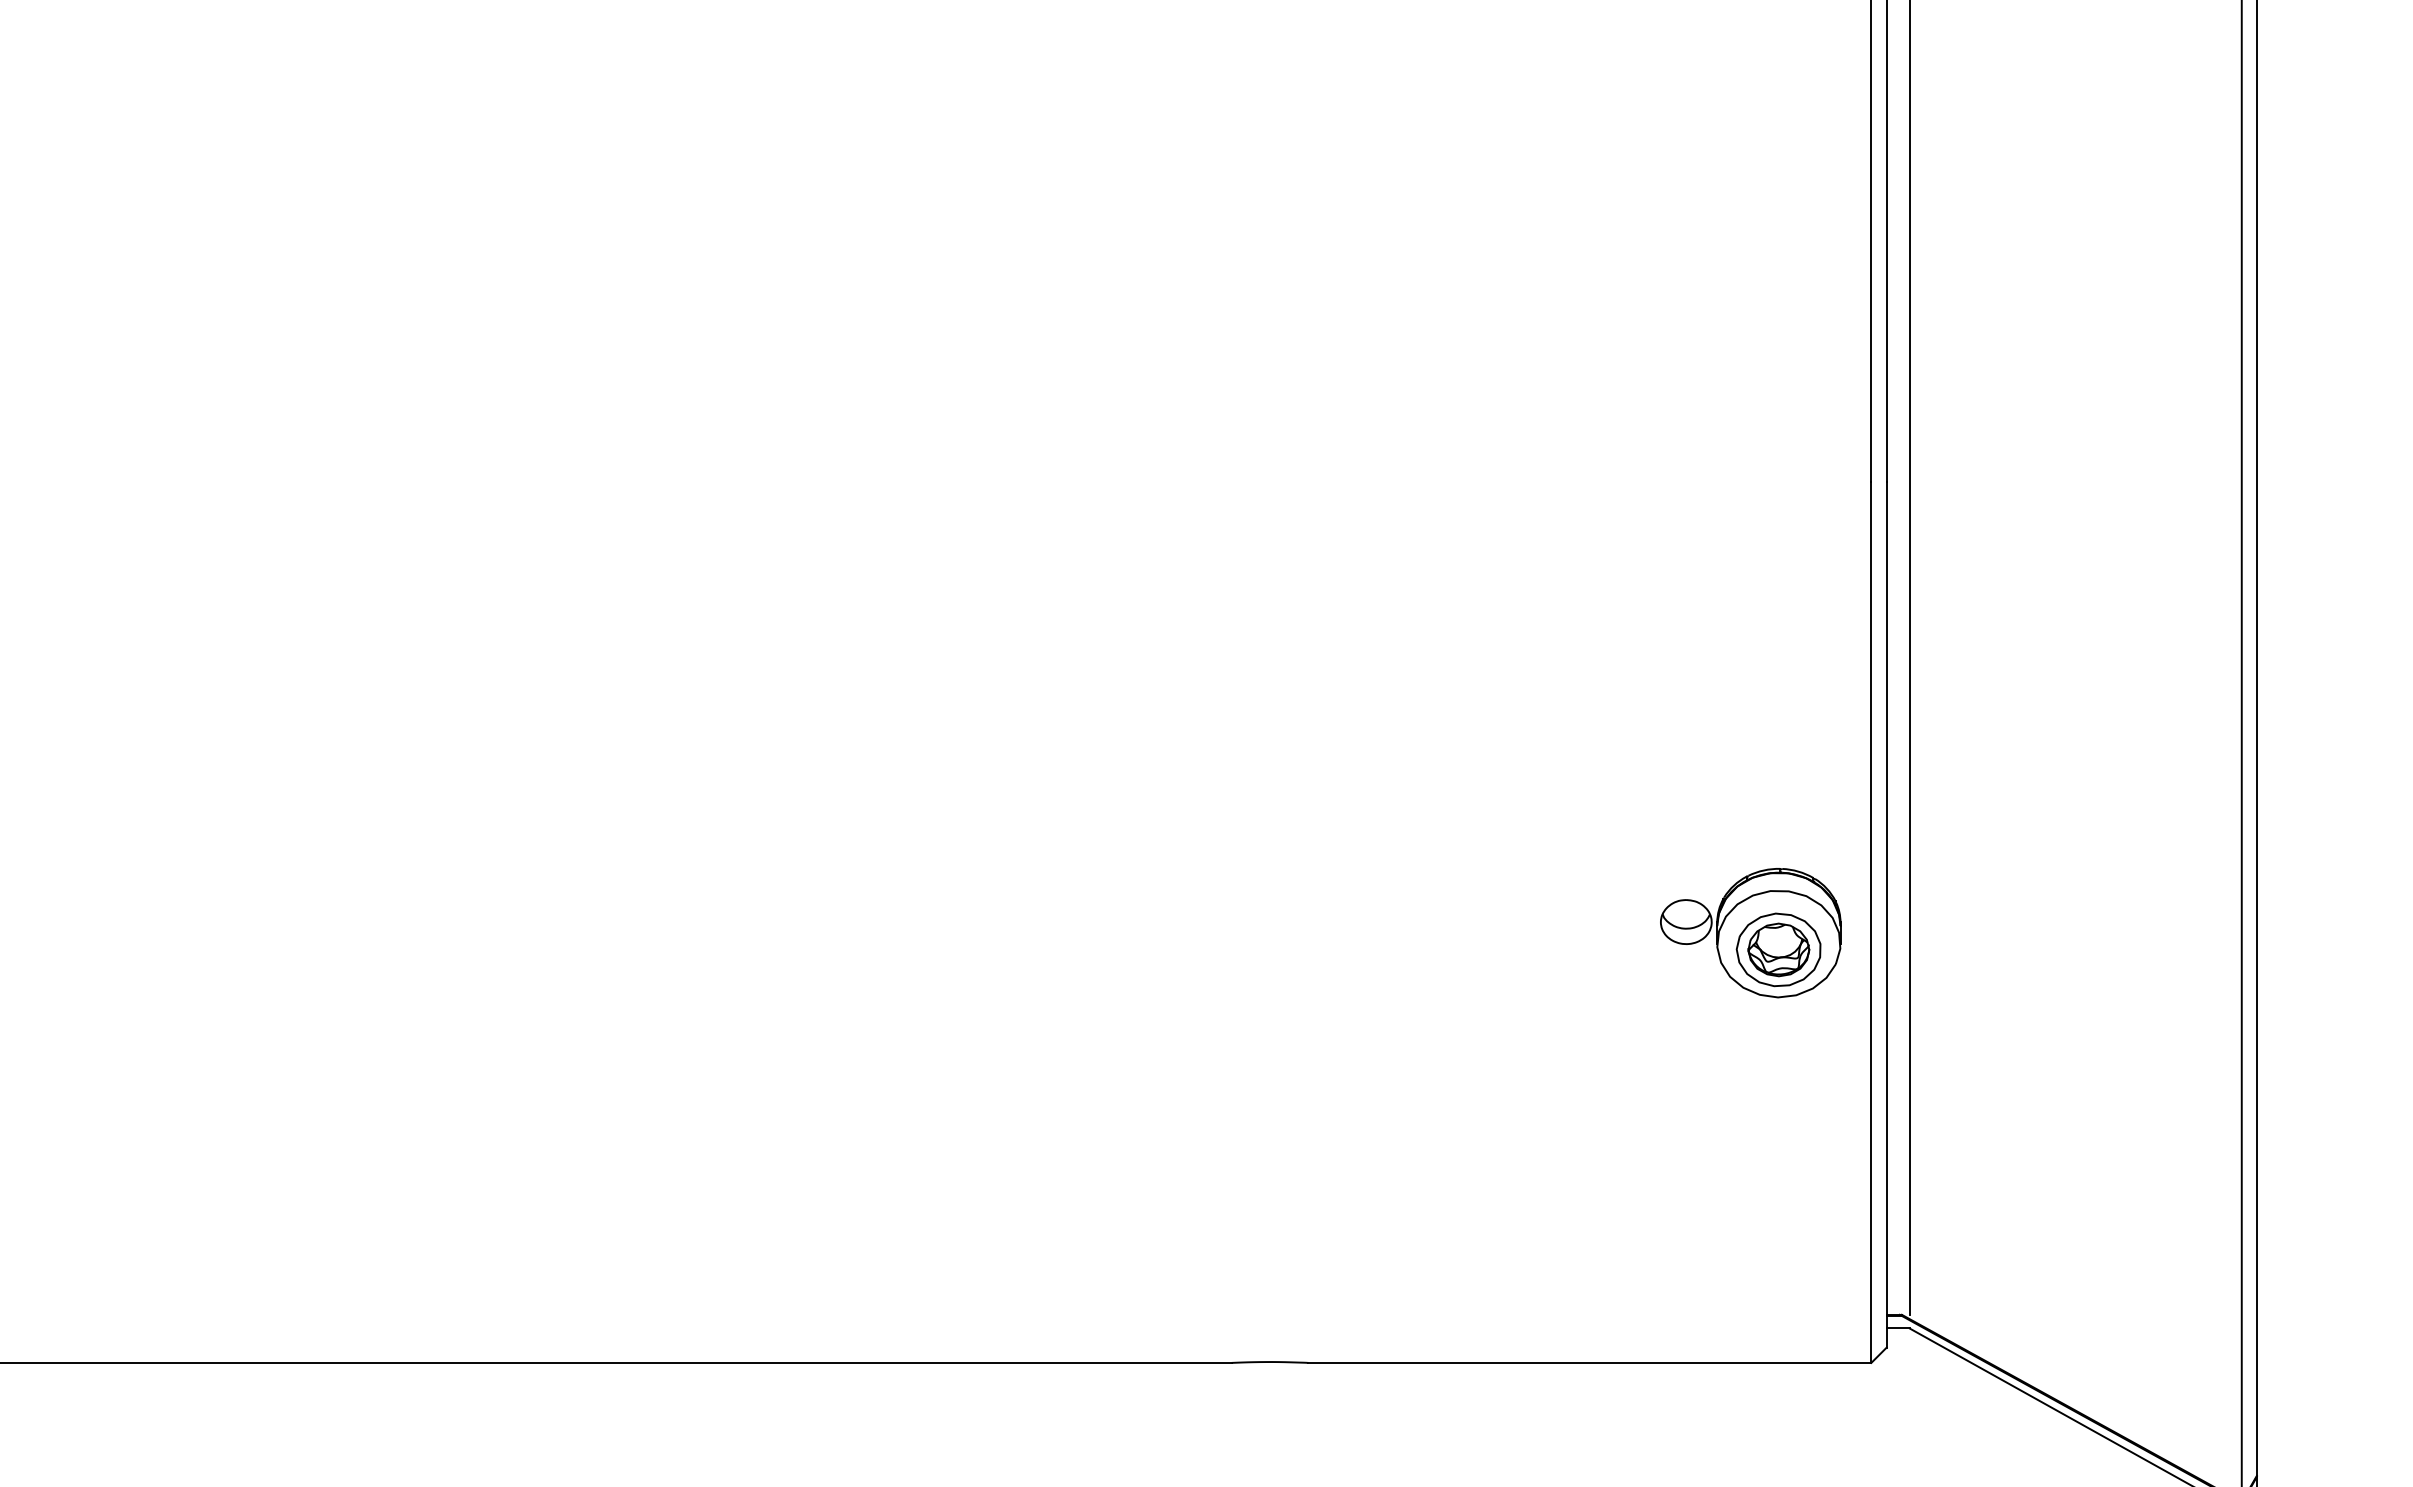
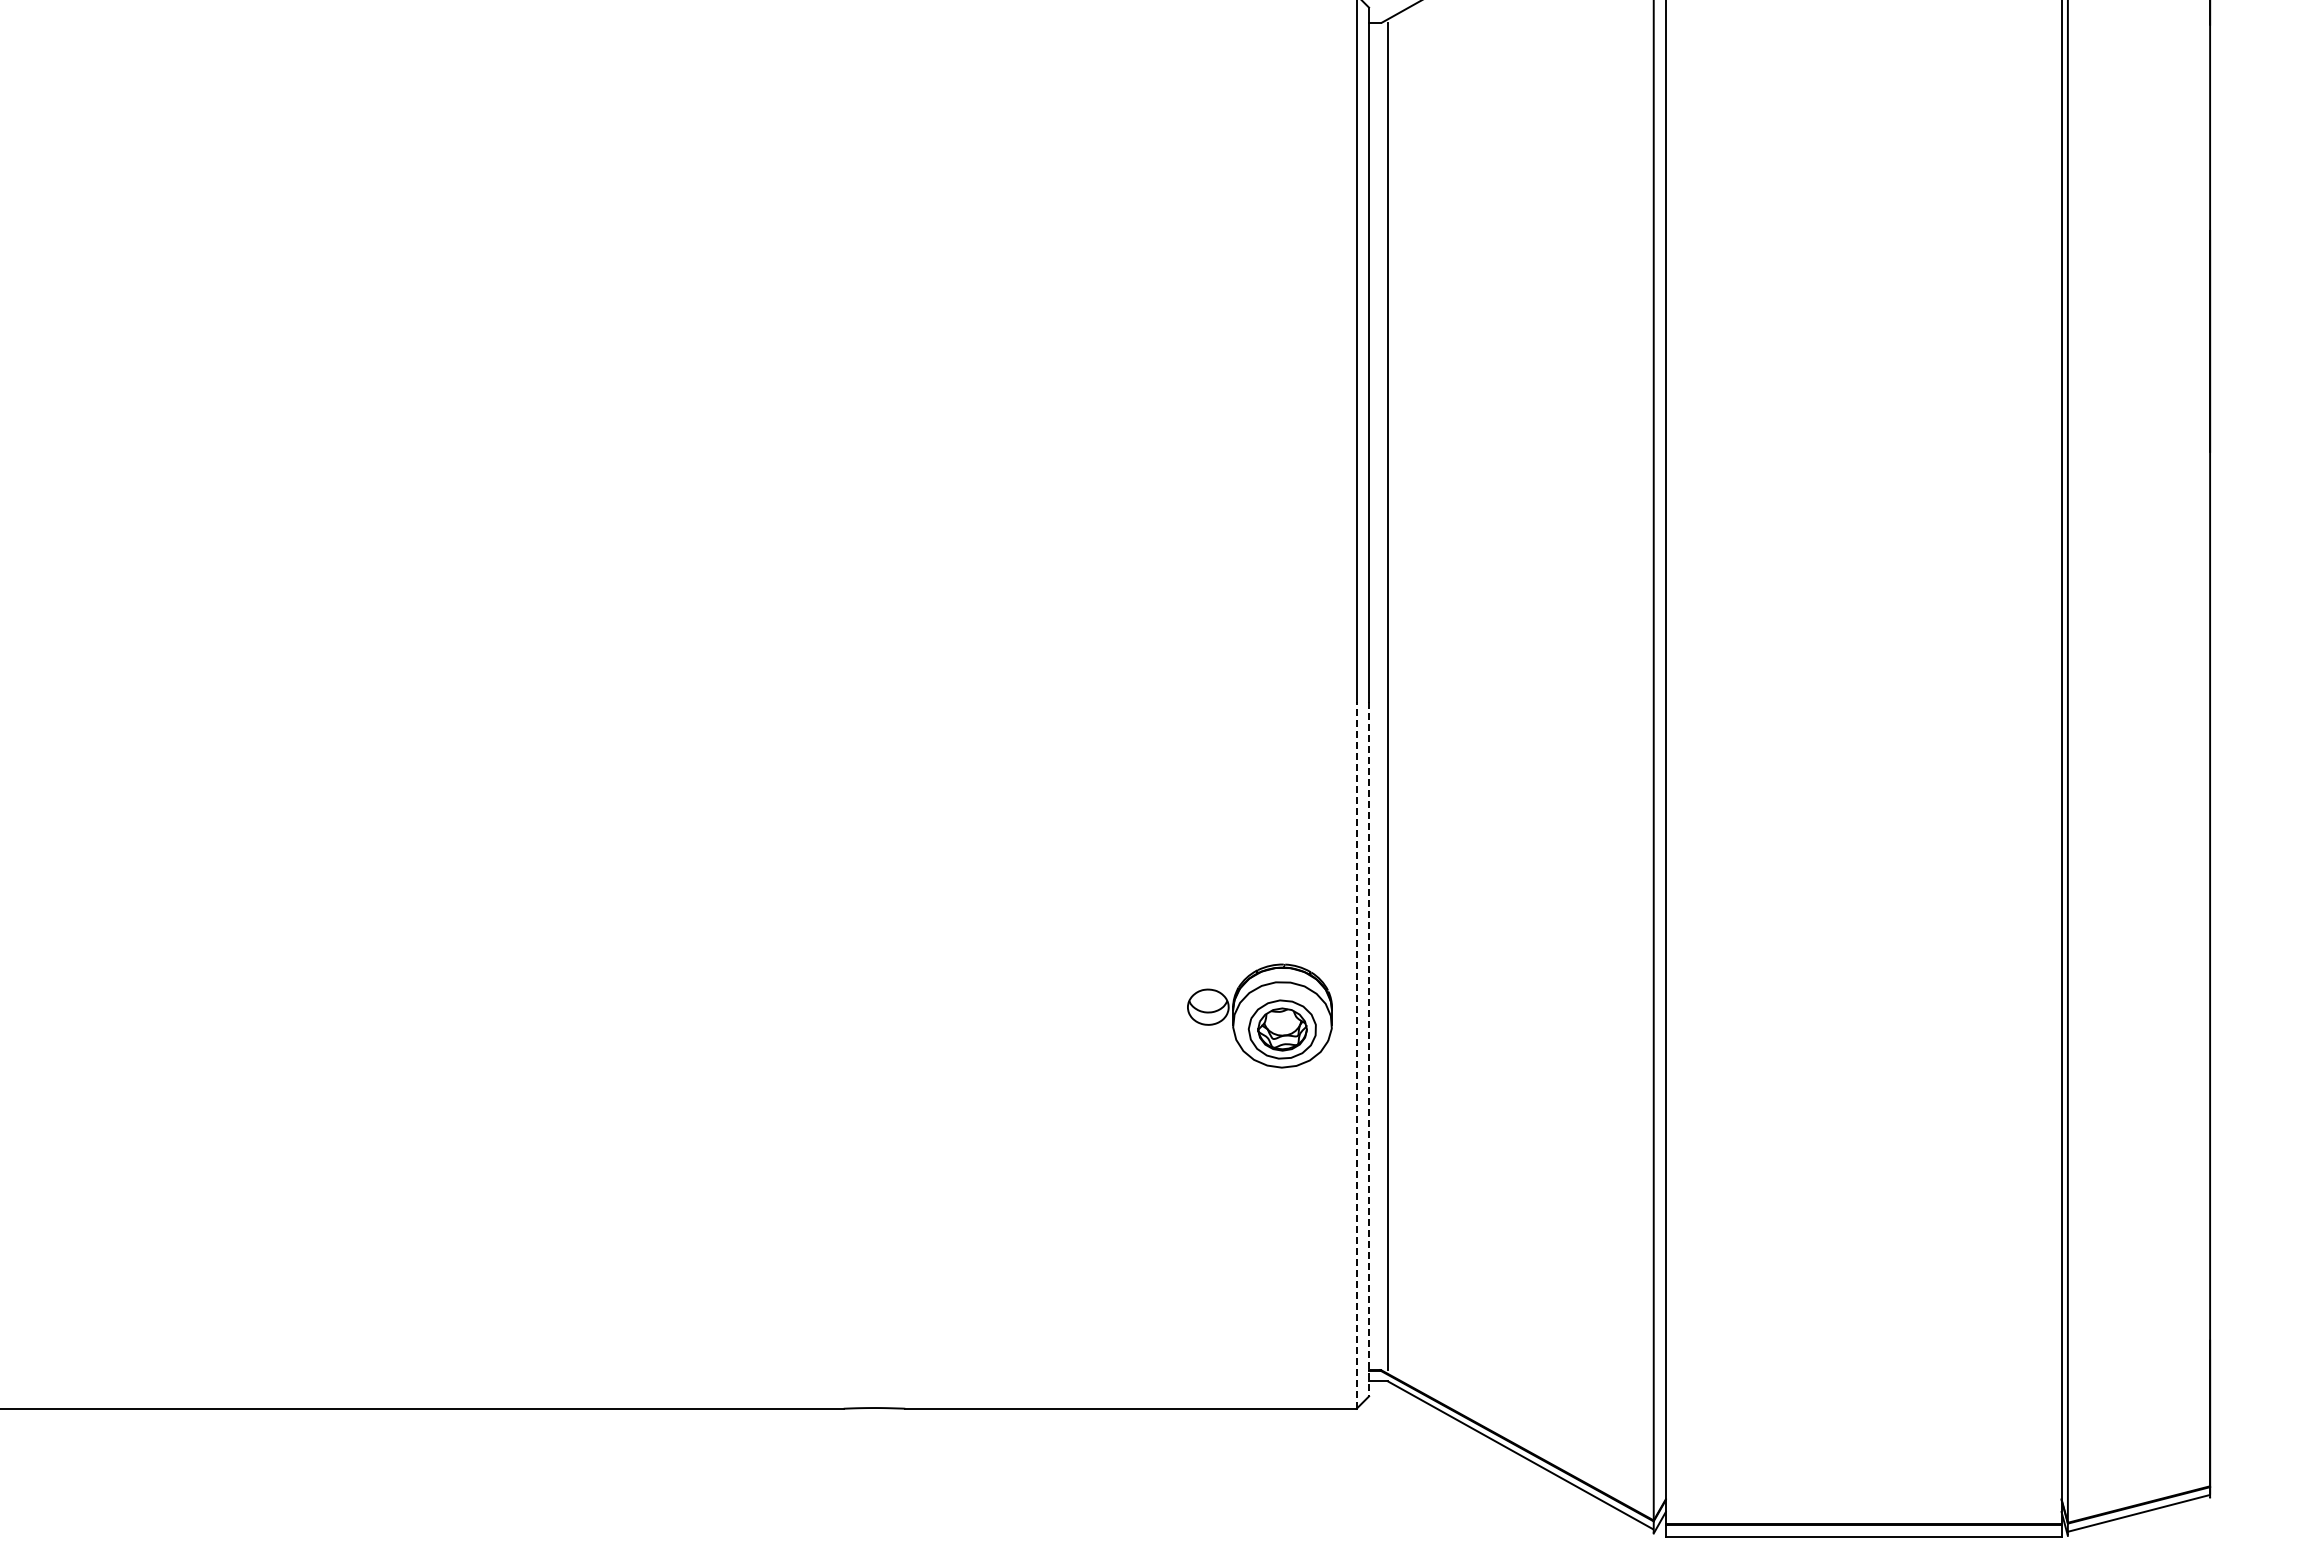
line: (1887, 914) -> (1369, 1049), solid -> dashed
line: (1871, 921) -> (1356, 1054), solid -> dashed
part: (1750, 932) -> (1259, 1015), moved

